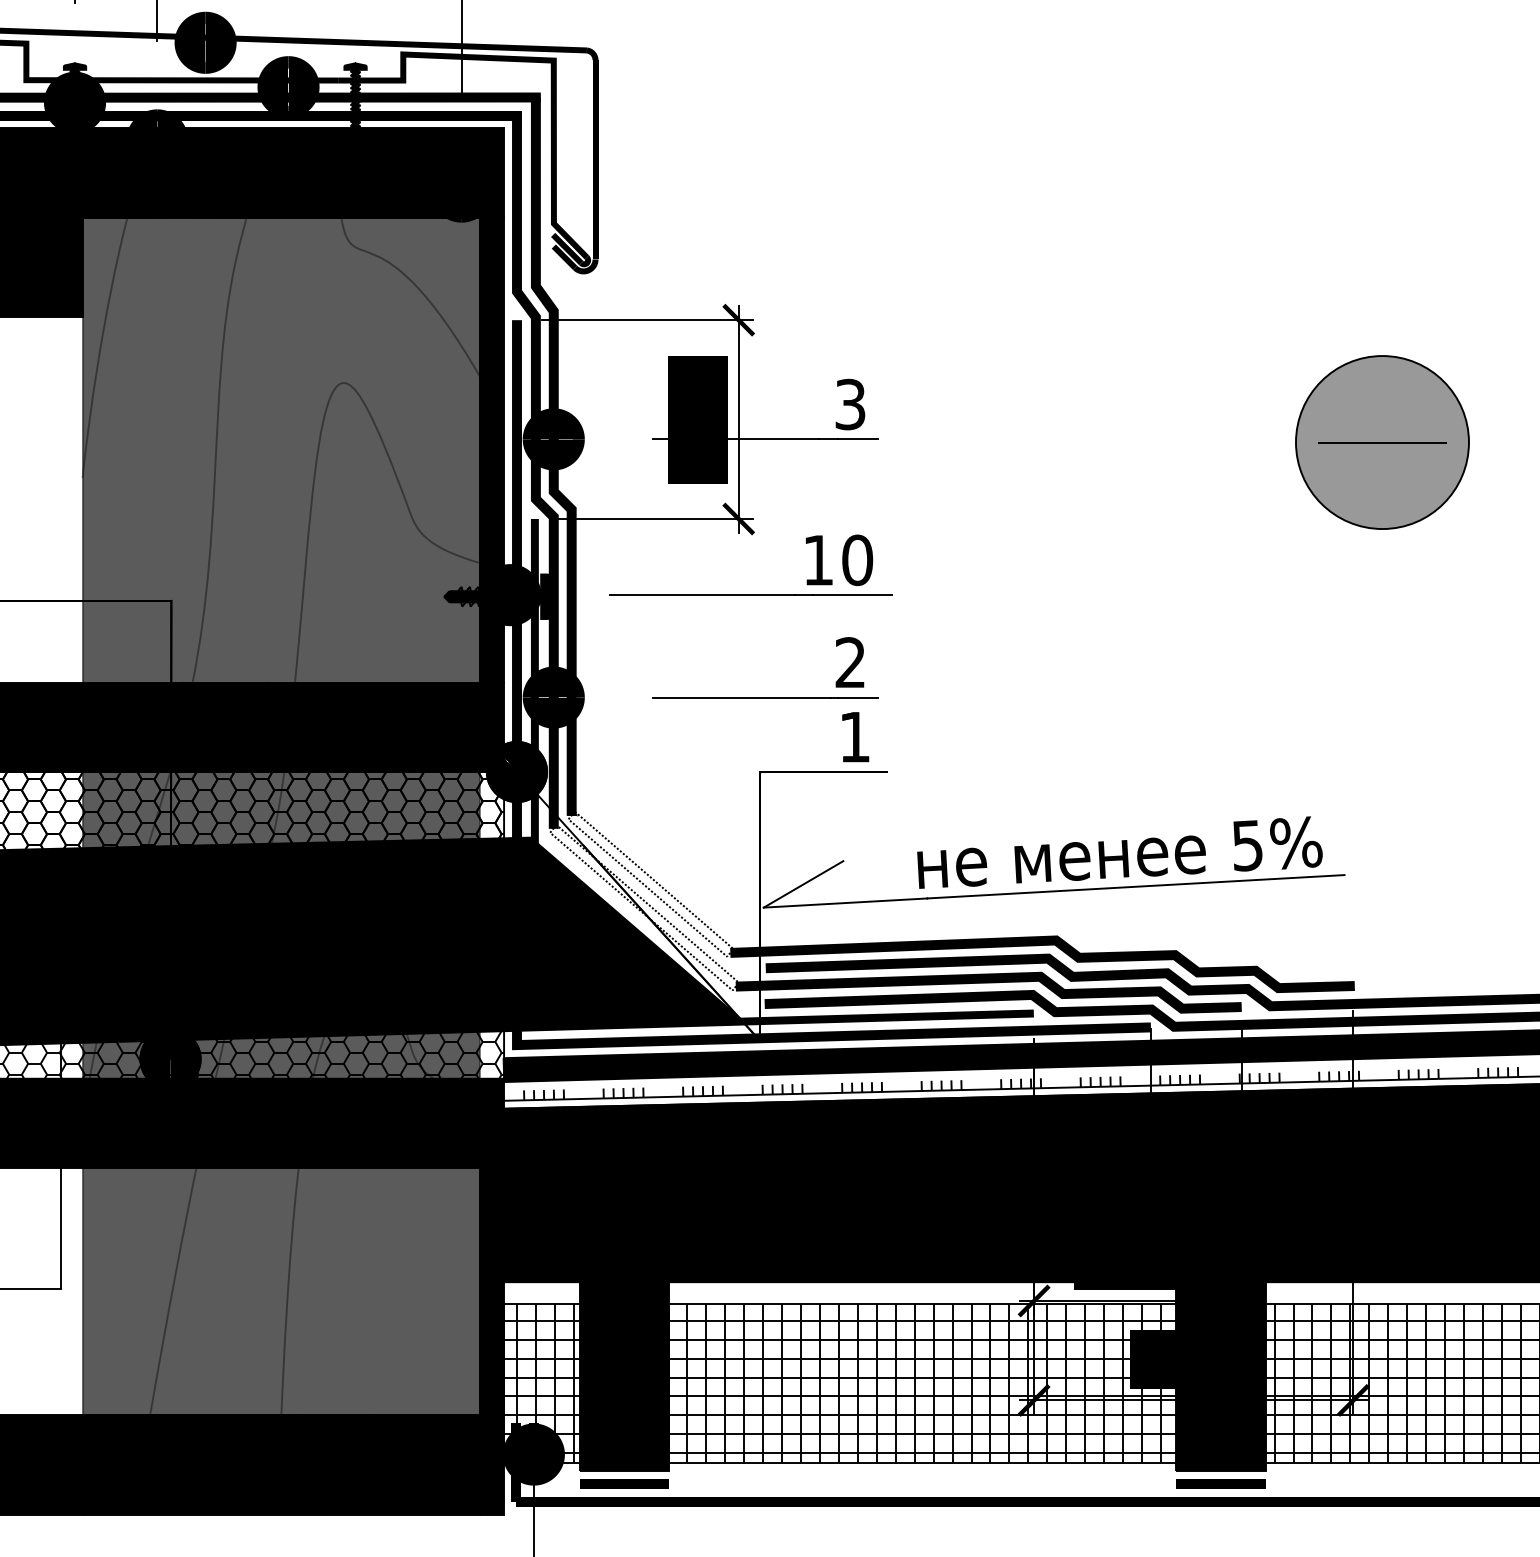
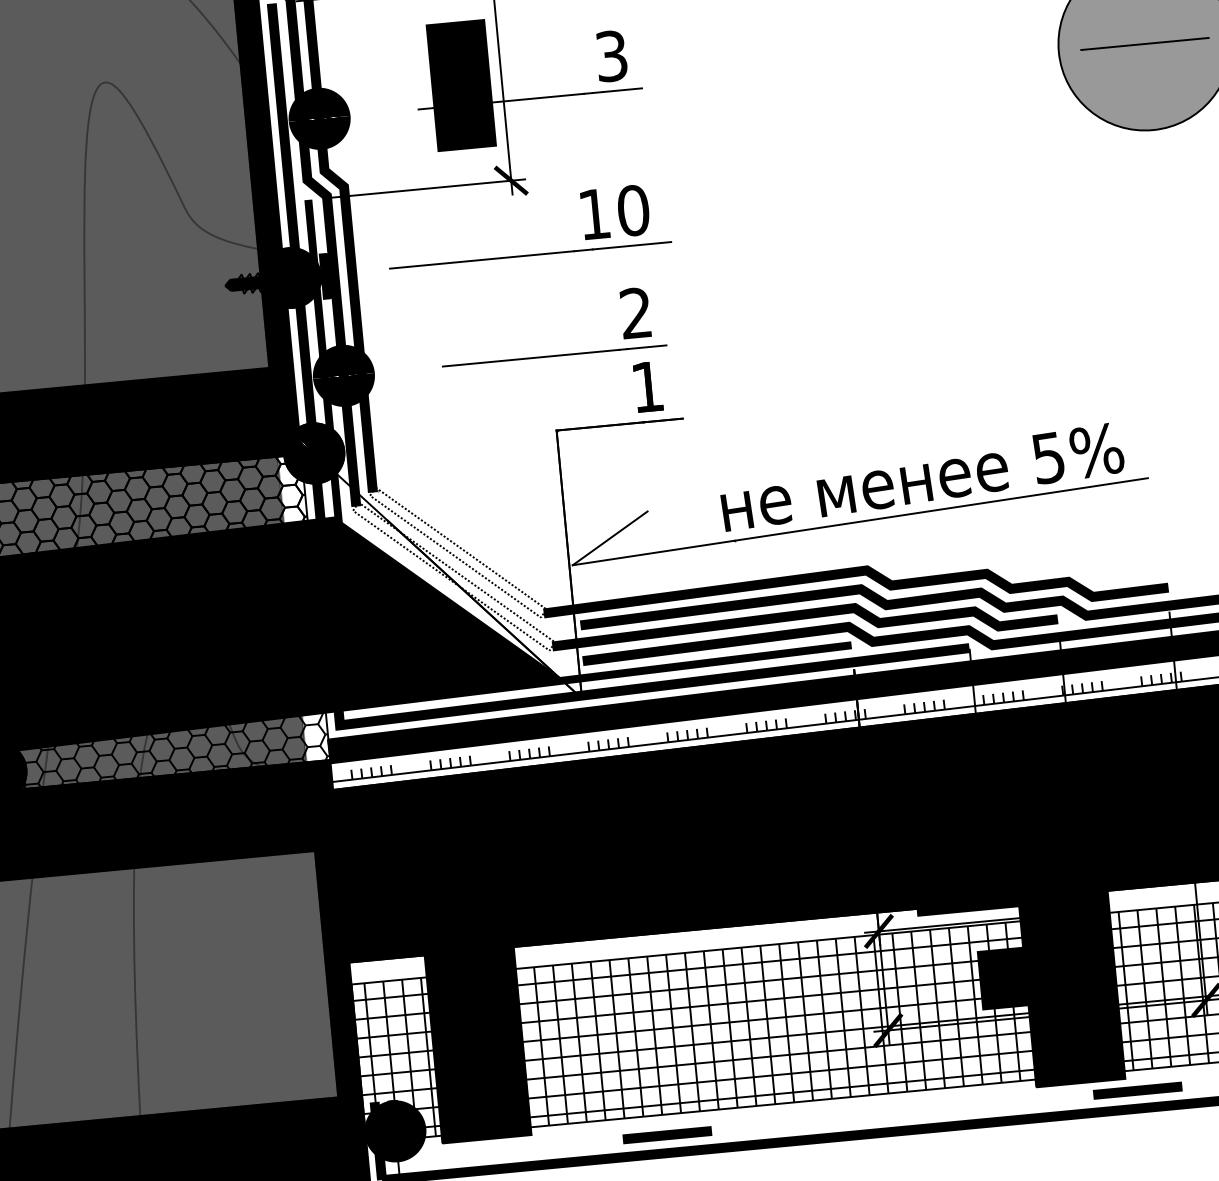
line: (624, 1483) -> (667, 1134), moved
line: (1220, 1483) -> (1137, 1090), moved

